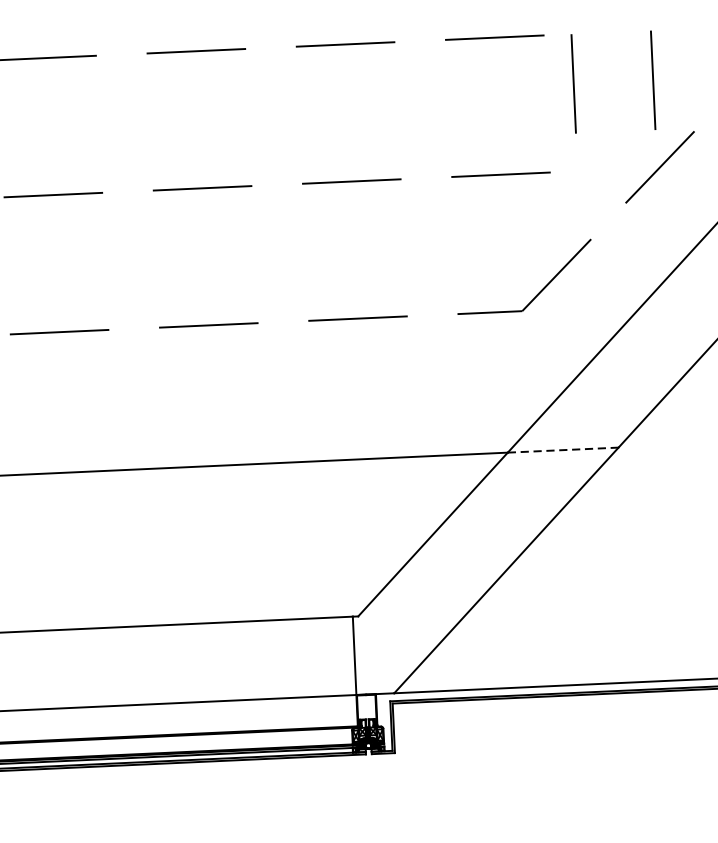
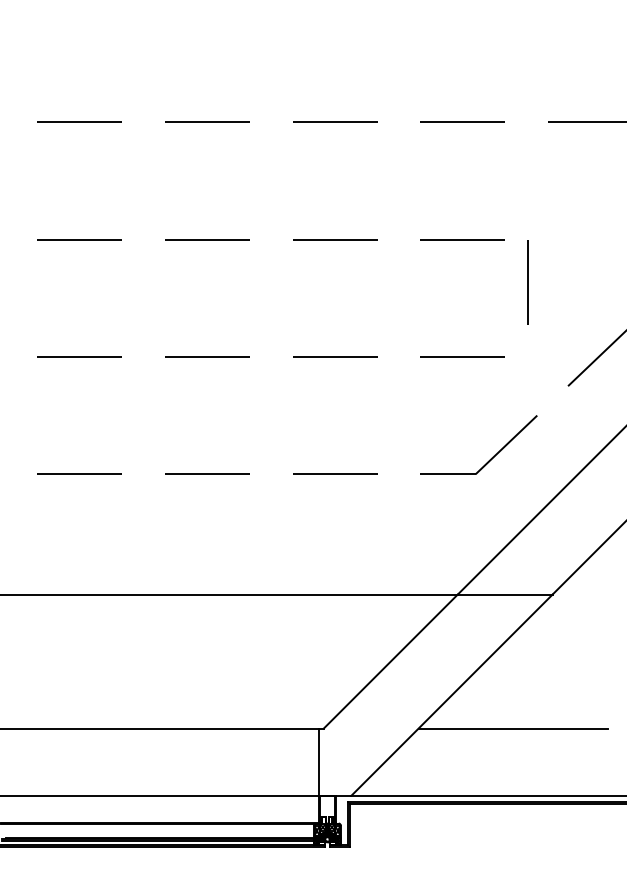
line: (652, 80) -> (595, 282), removed
line: (563, 450) -> (505, 594), dashed -> solid
line: (580, 606) -> (513, 728), added

